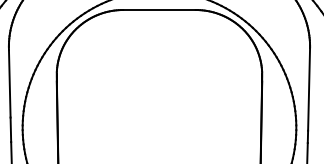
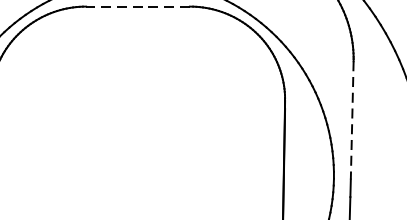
line: (159, 10) -> (138, 7), solid -> dashed
line: (309, 89) -> (352, 120), solid -> dashed

